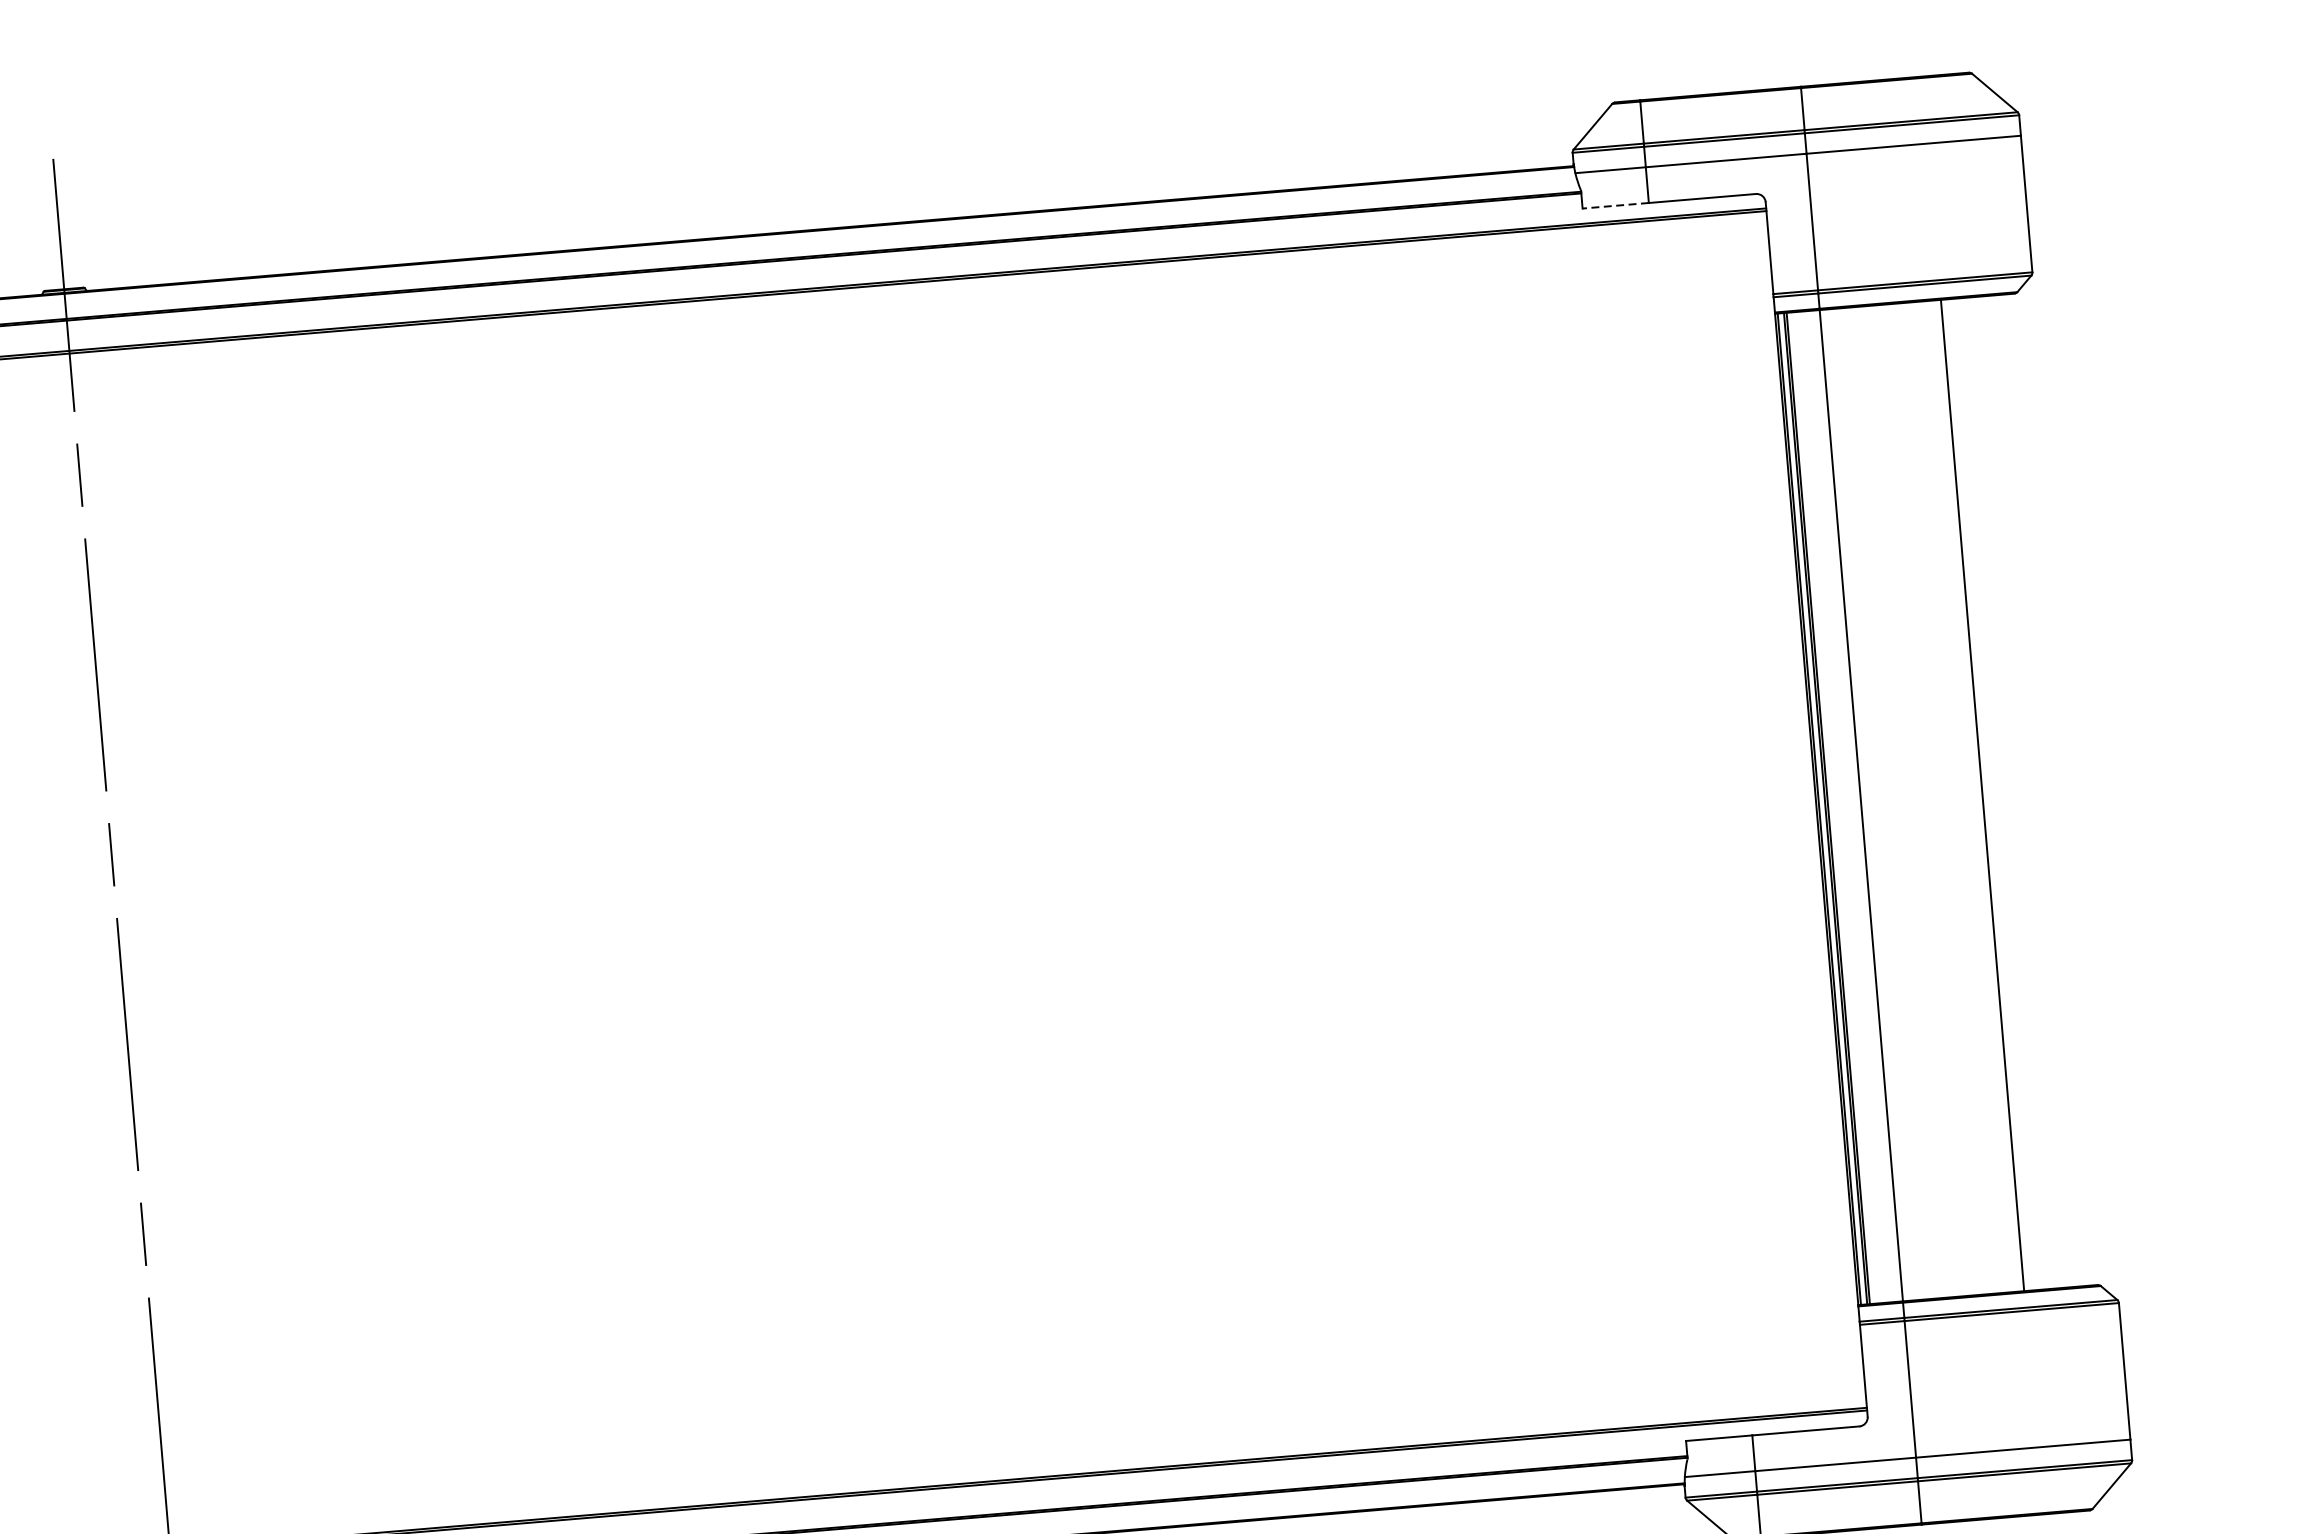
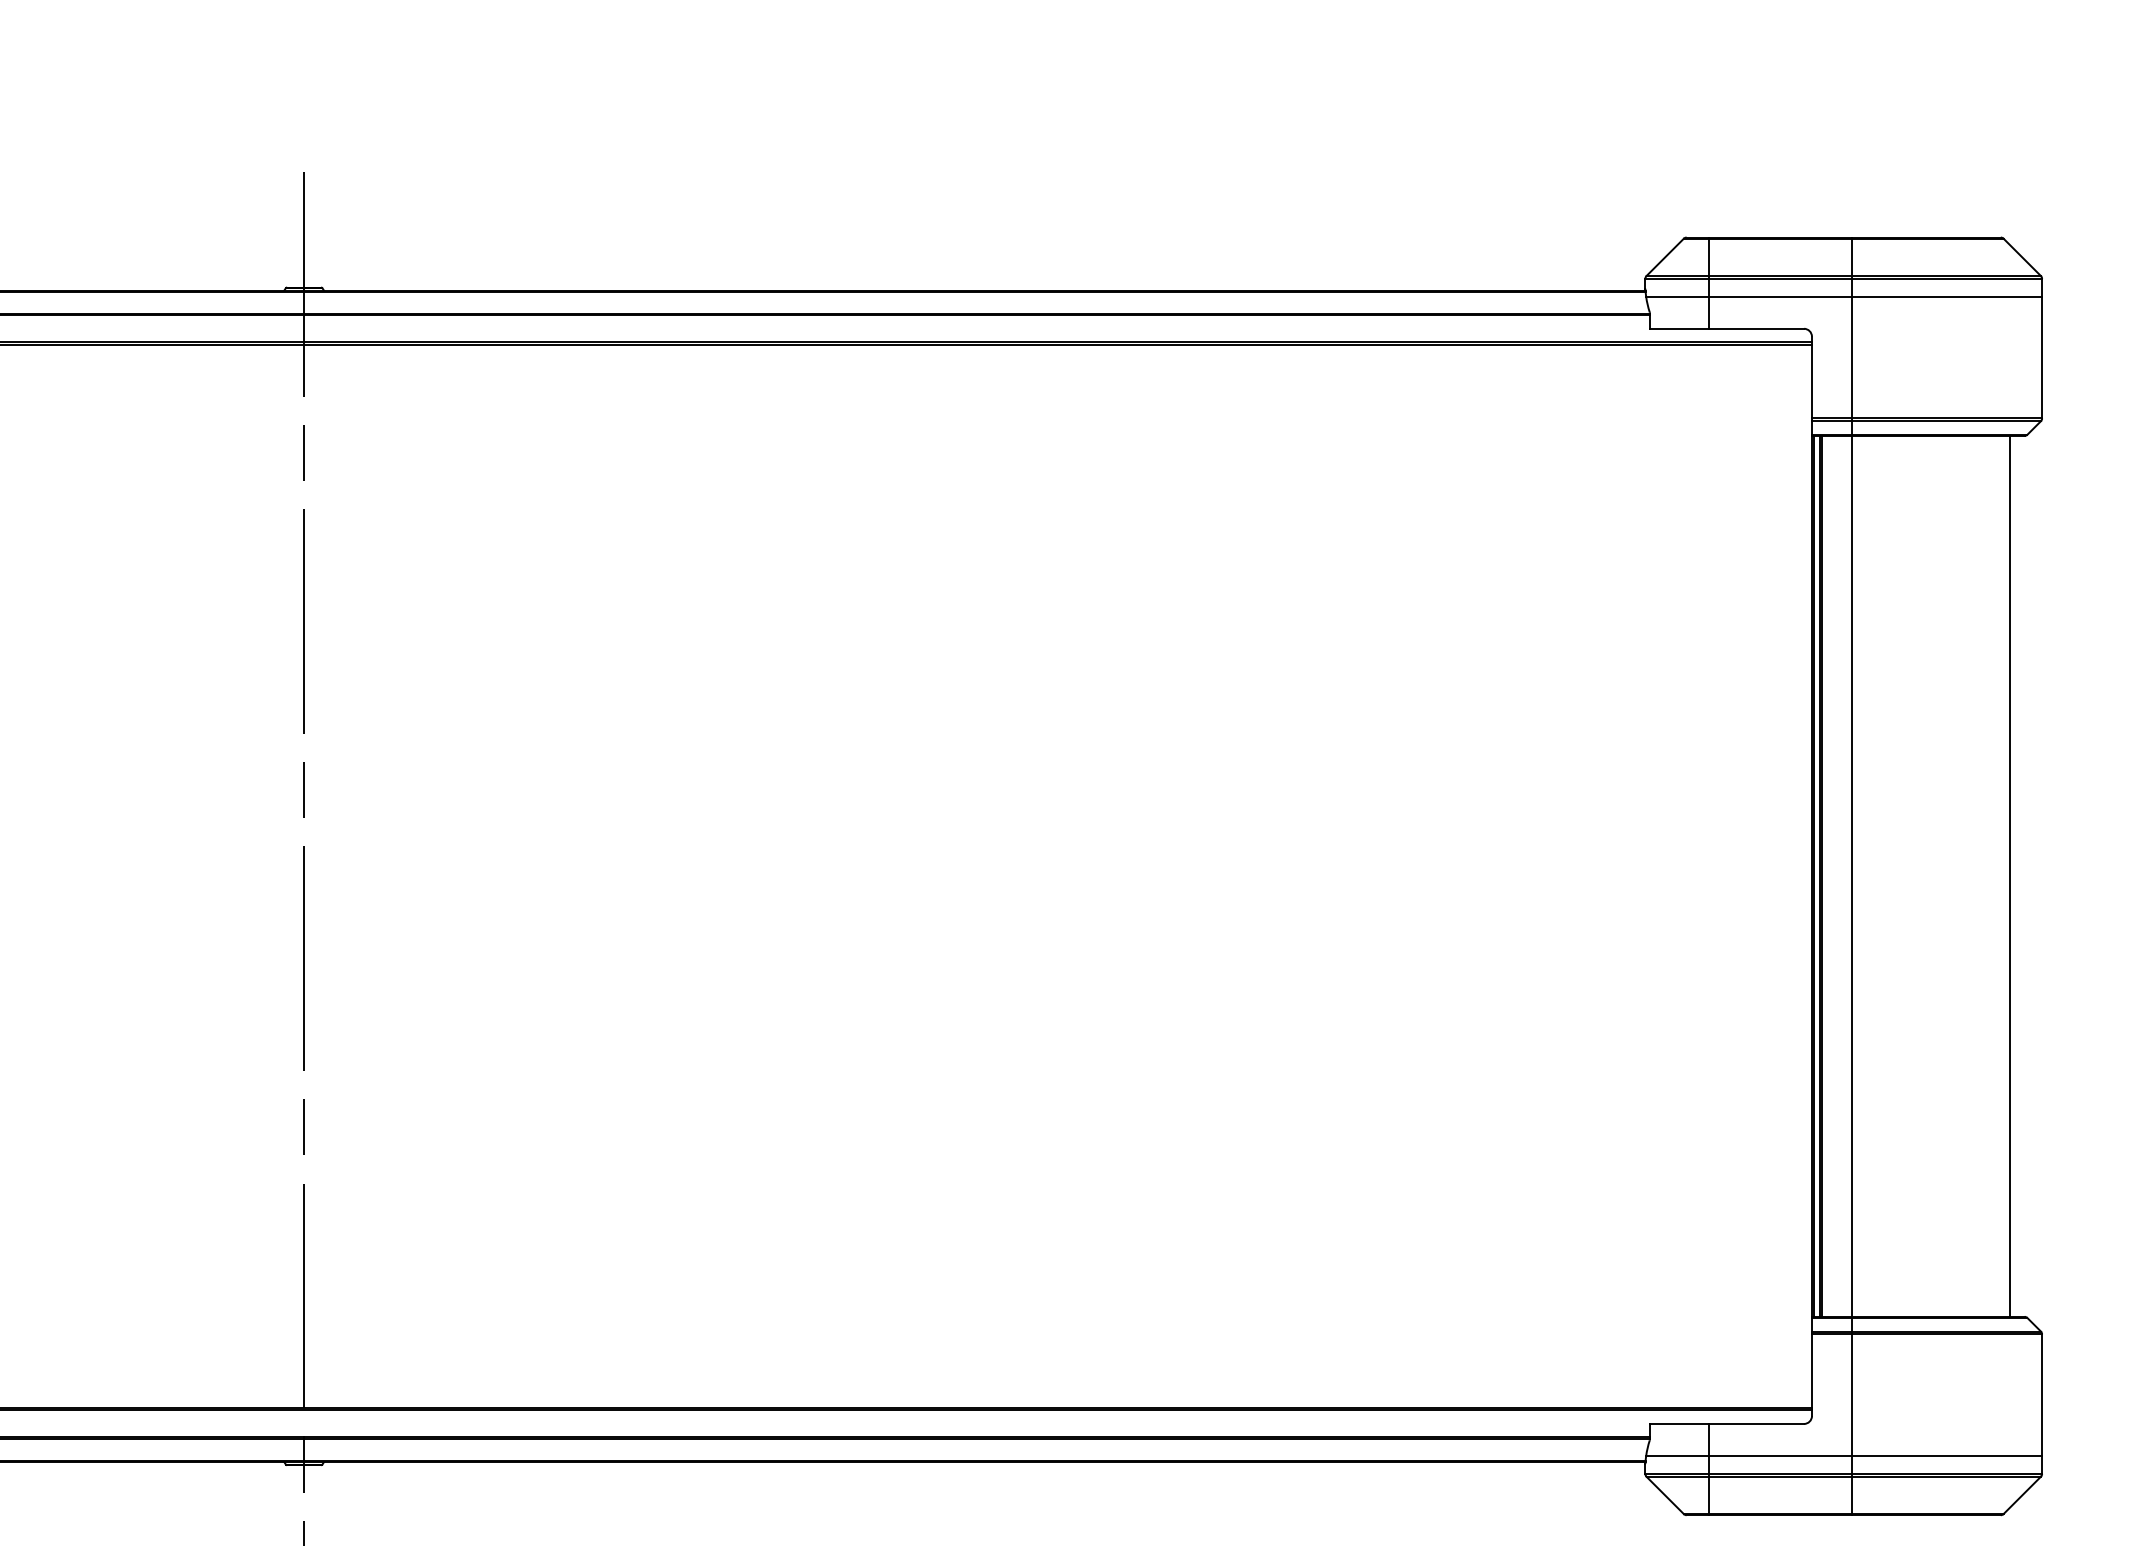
line: (1614, 205) -> (1678, 328), dashed -> solid
line: (1982, 794) -> (2010, 875), moved

